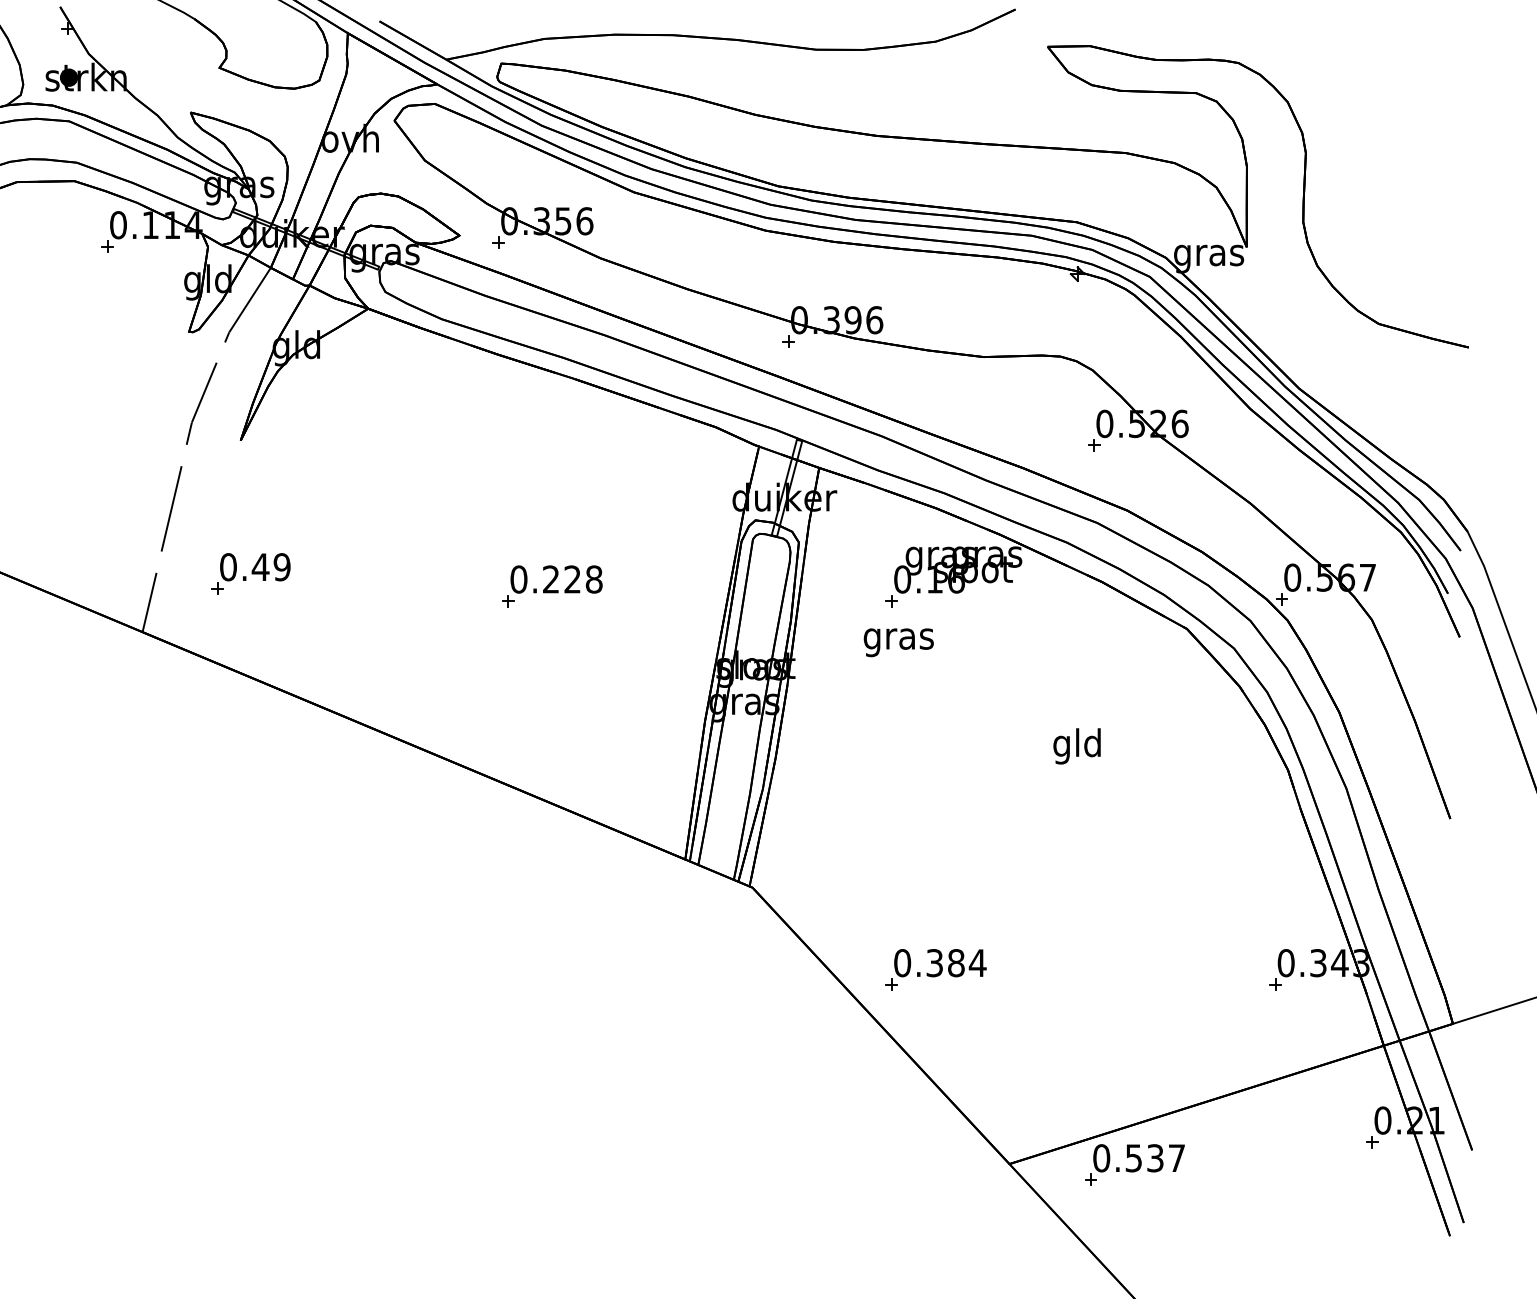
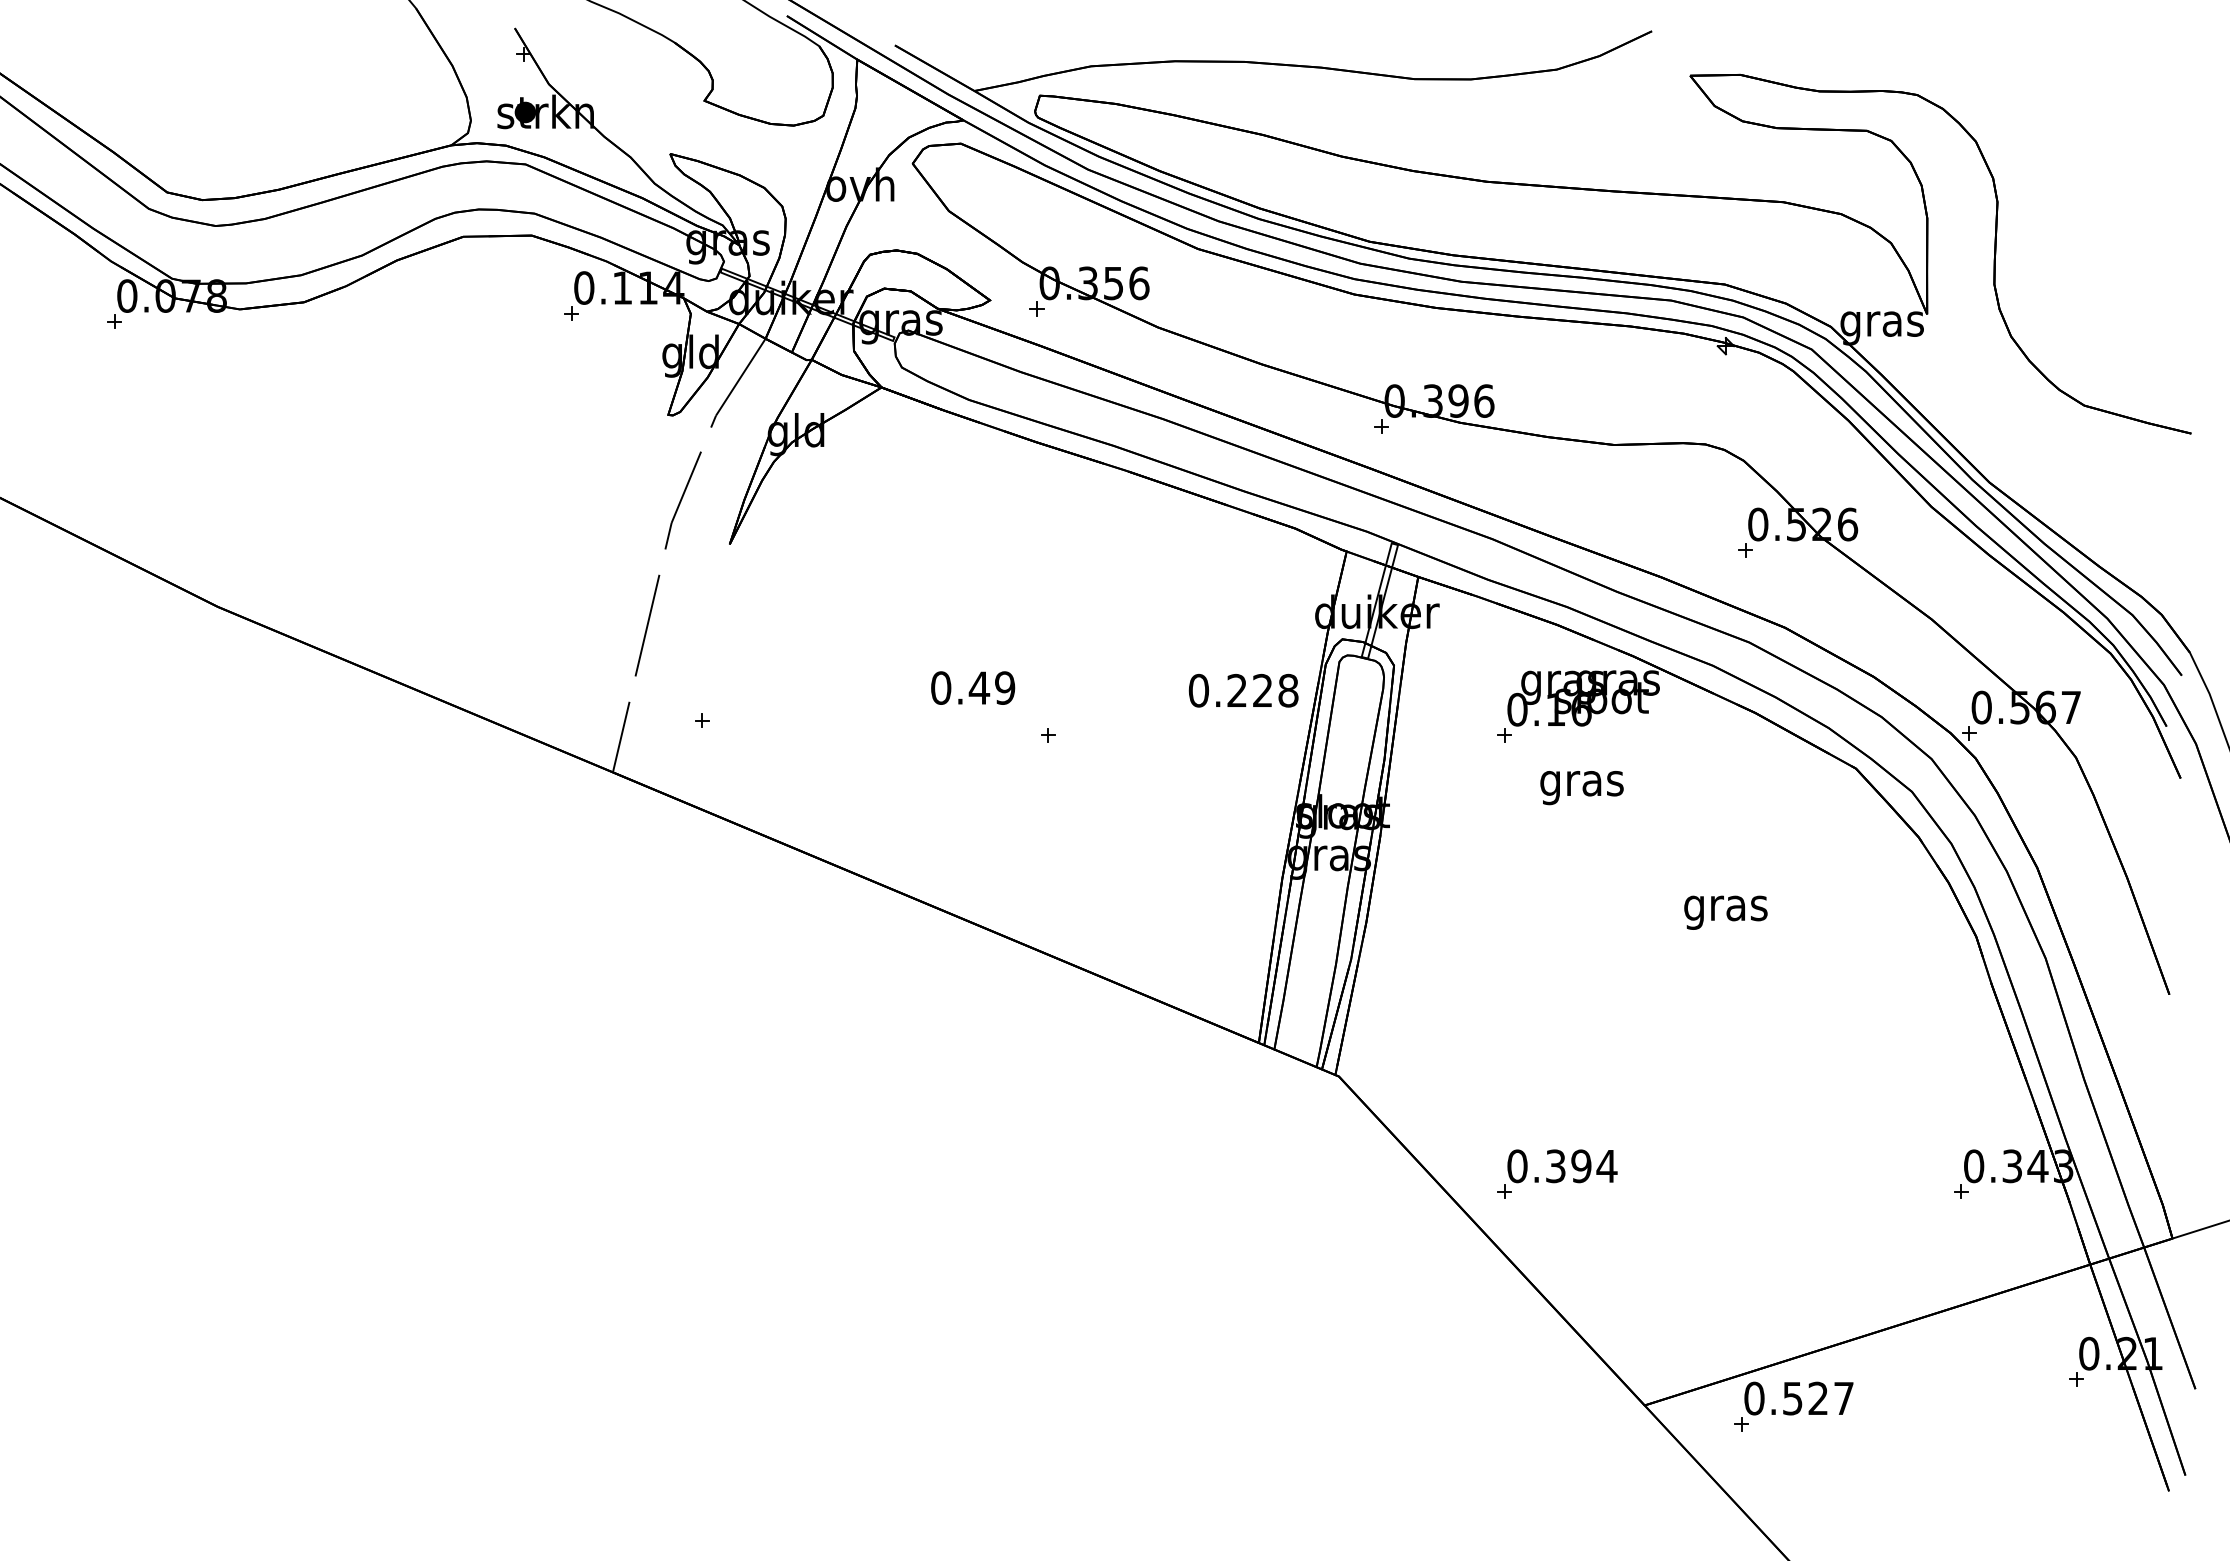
text: (255, 566) -> (973, 687), moved
text: (556, 579) -> (1243, 690), moved
text: (898, 643) -> (1581, 788), moved
text: (1077, 745) -> (1725, 907), gld -> gras
text: (956, 963) -> (1581, 1166), 0.384 -> 0.394
text: (1154, 1158) -> (1817, 1398), 0.537 -> 0.527

